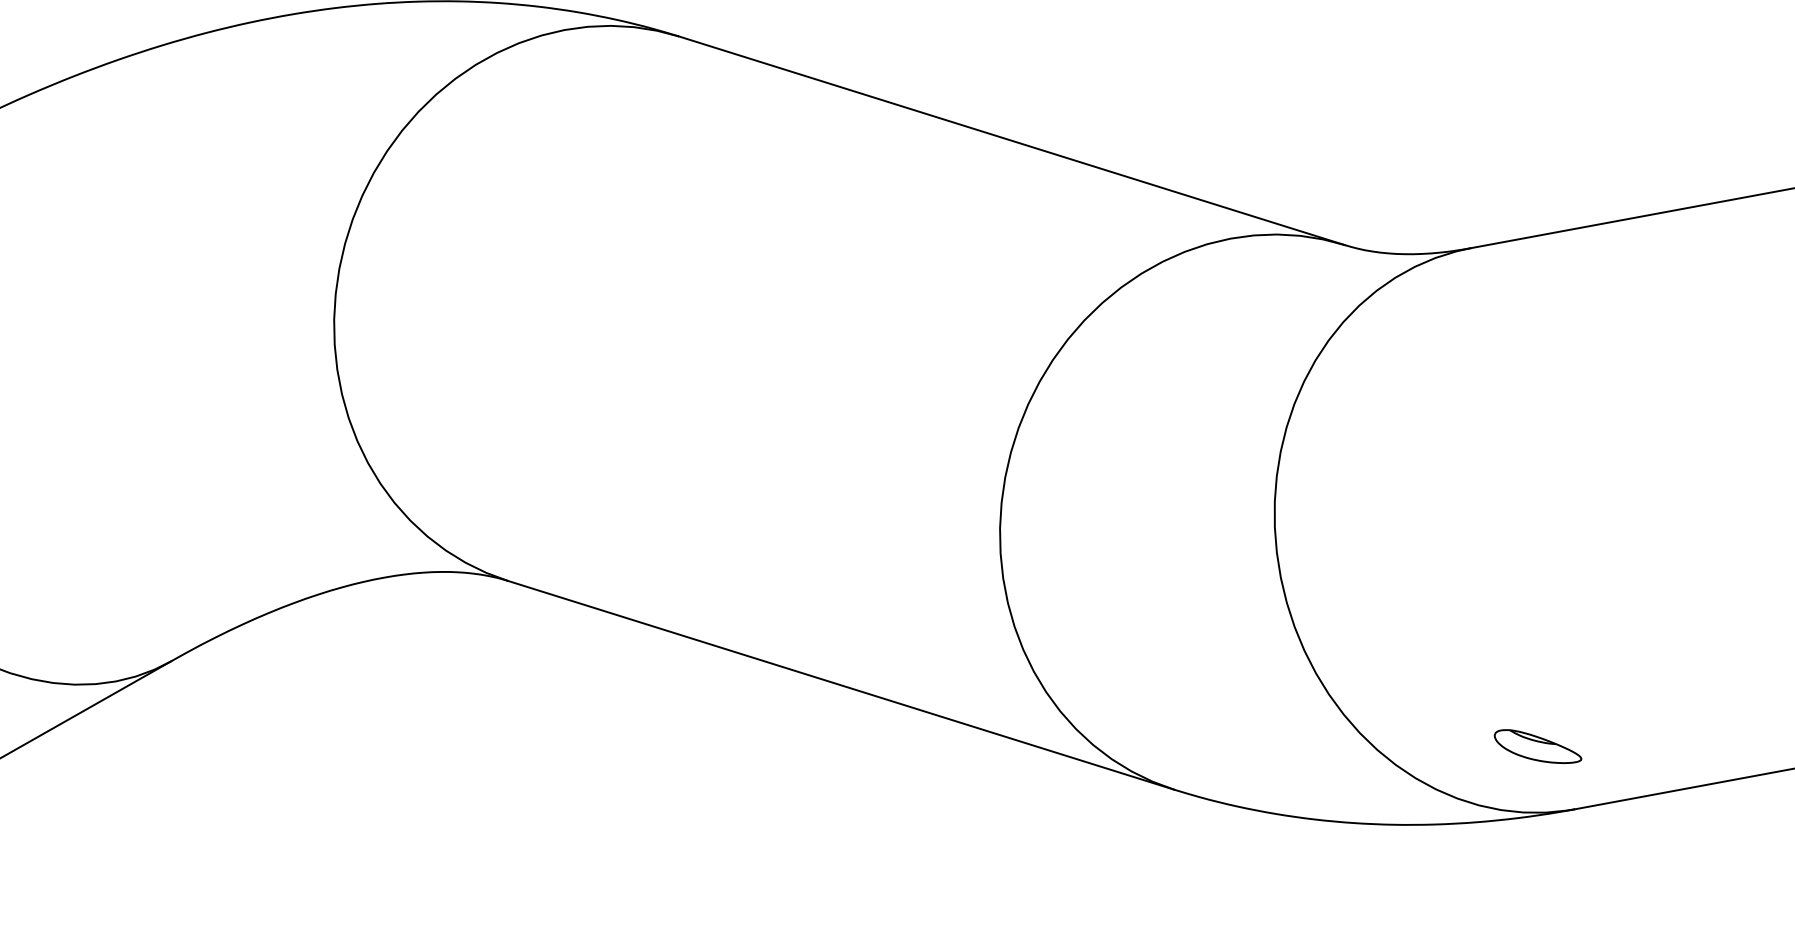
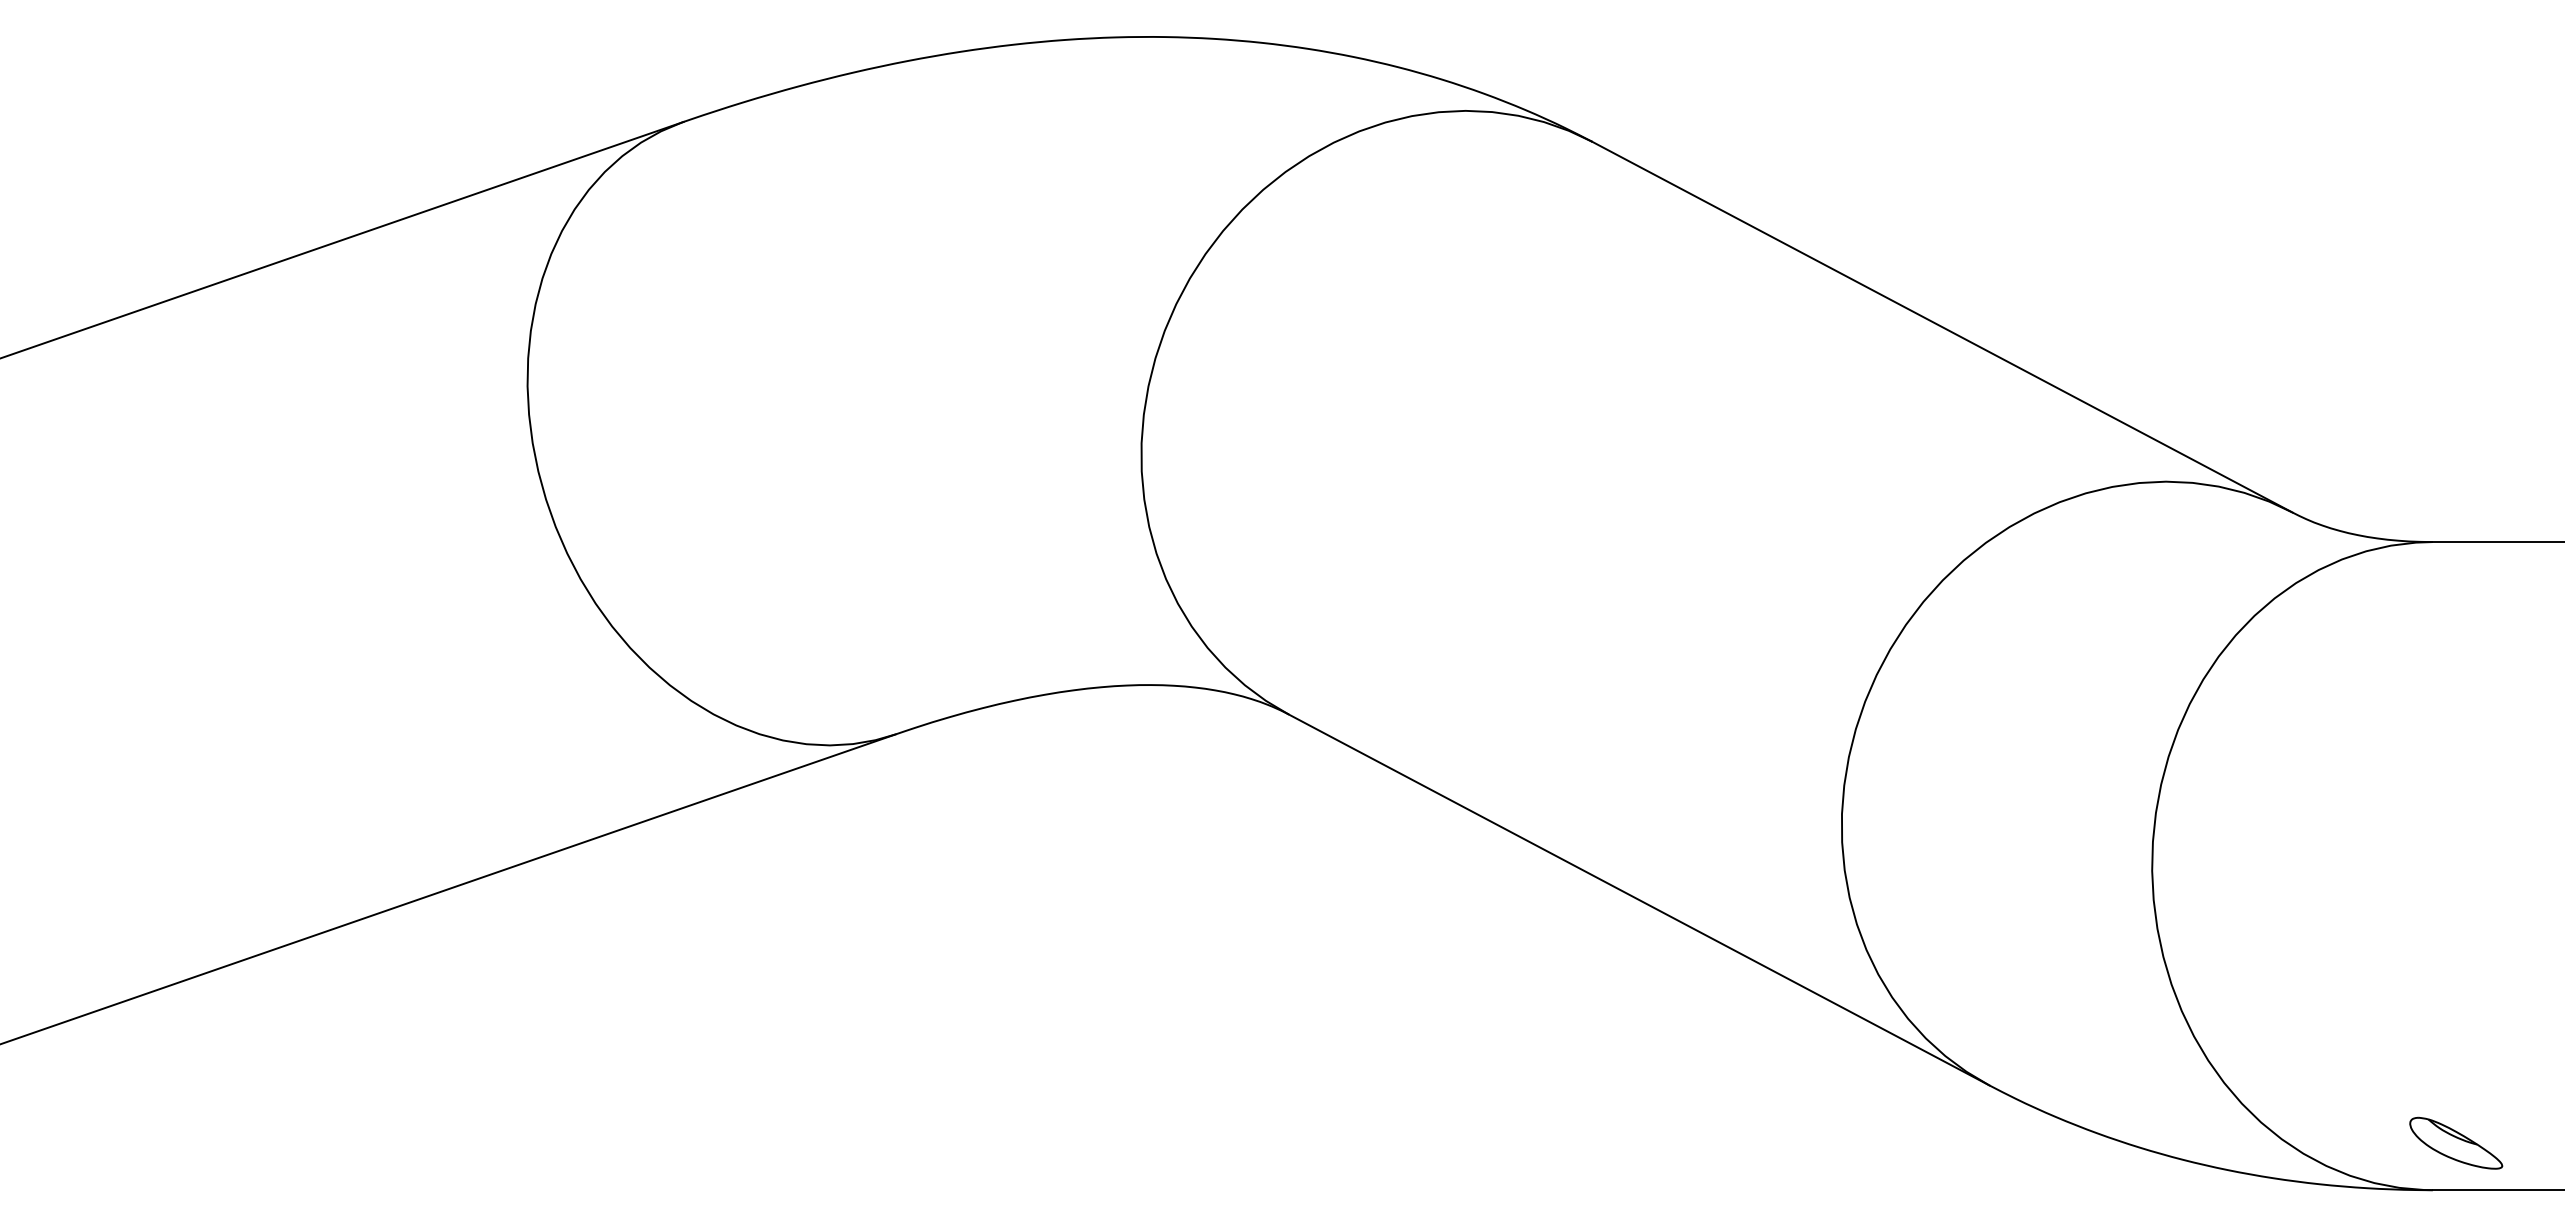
part: (1537, 745) -> (2456, 1142), moved

